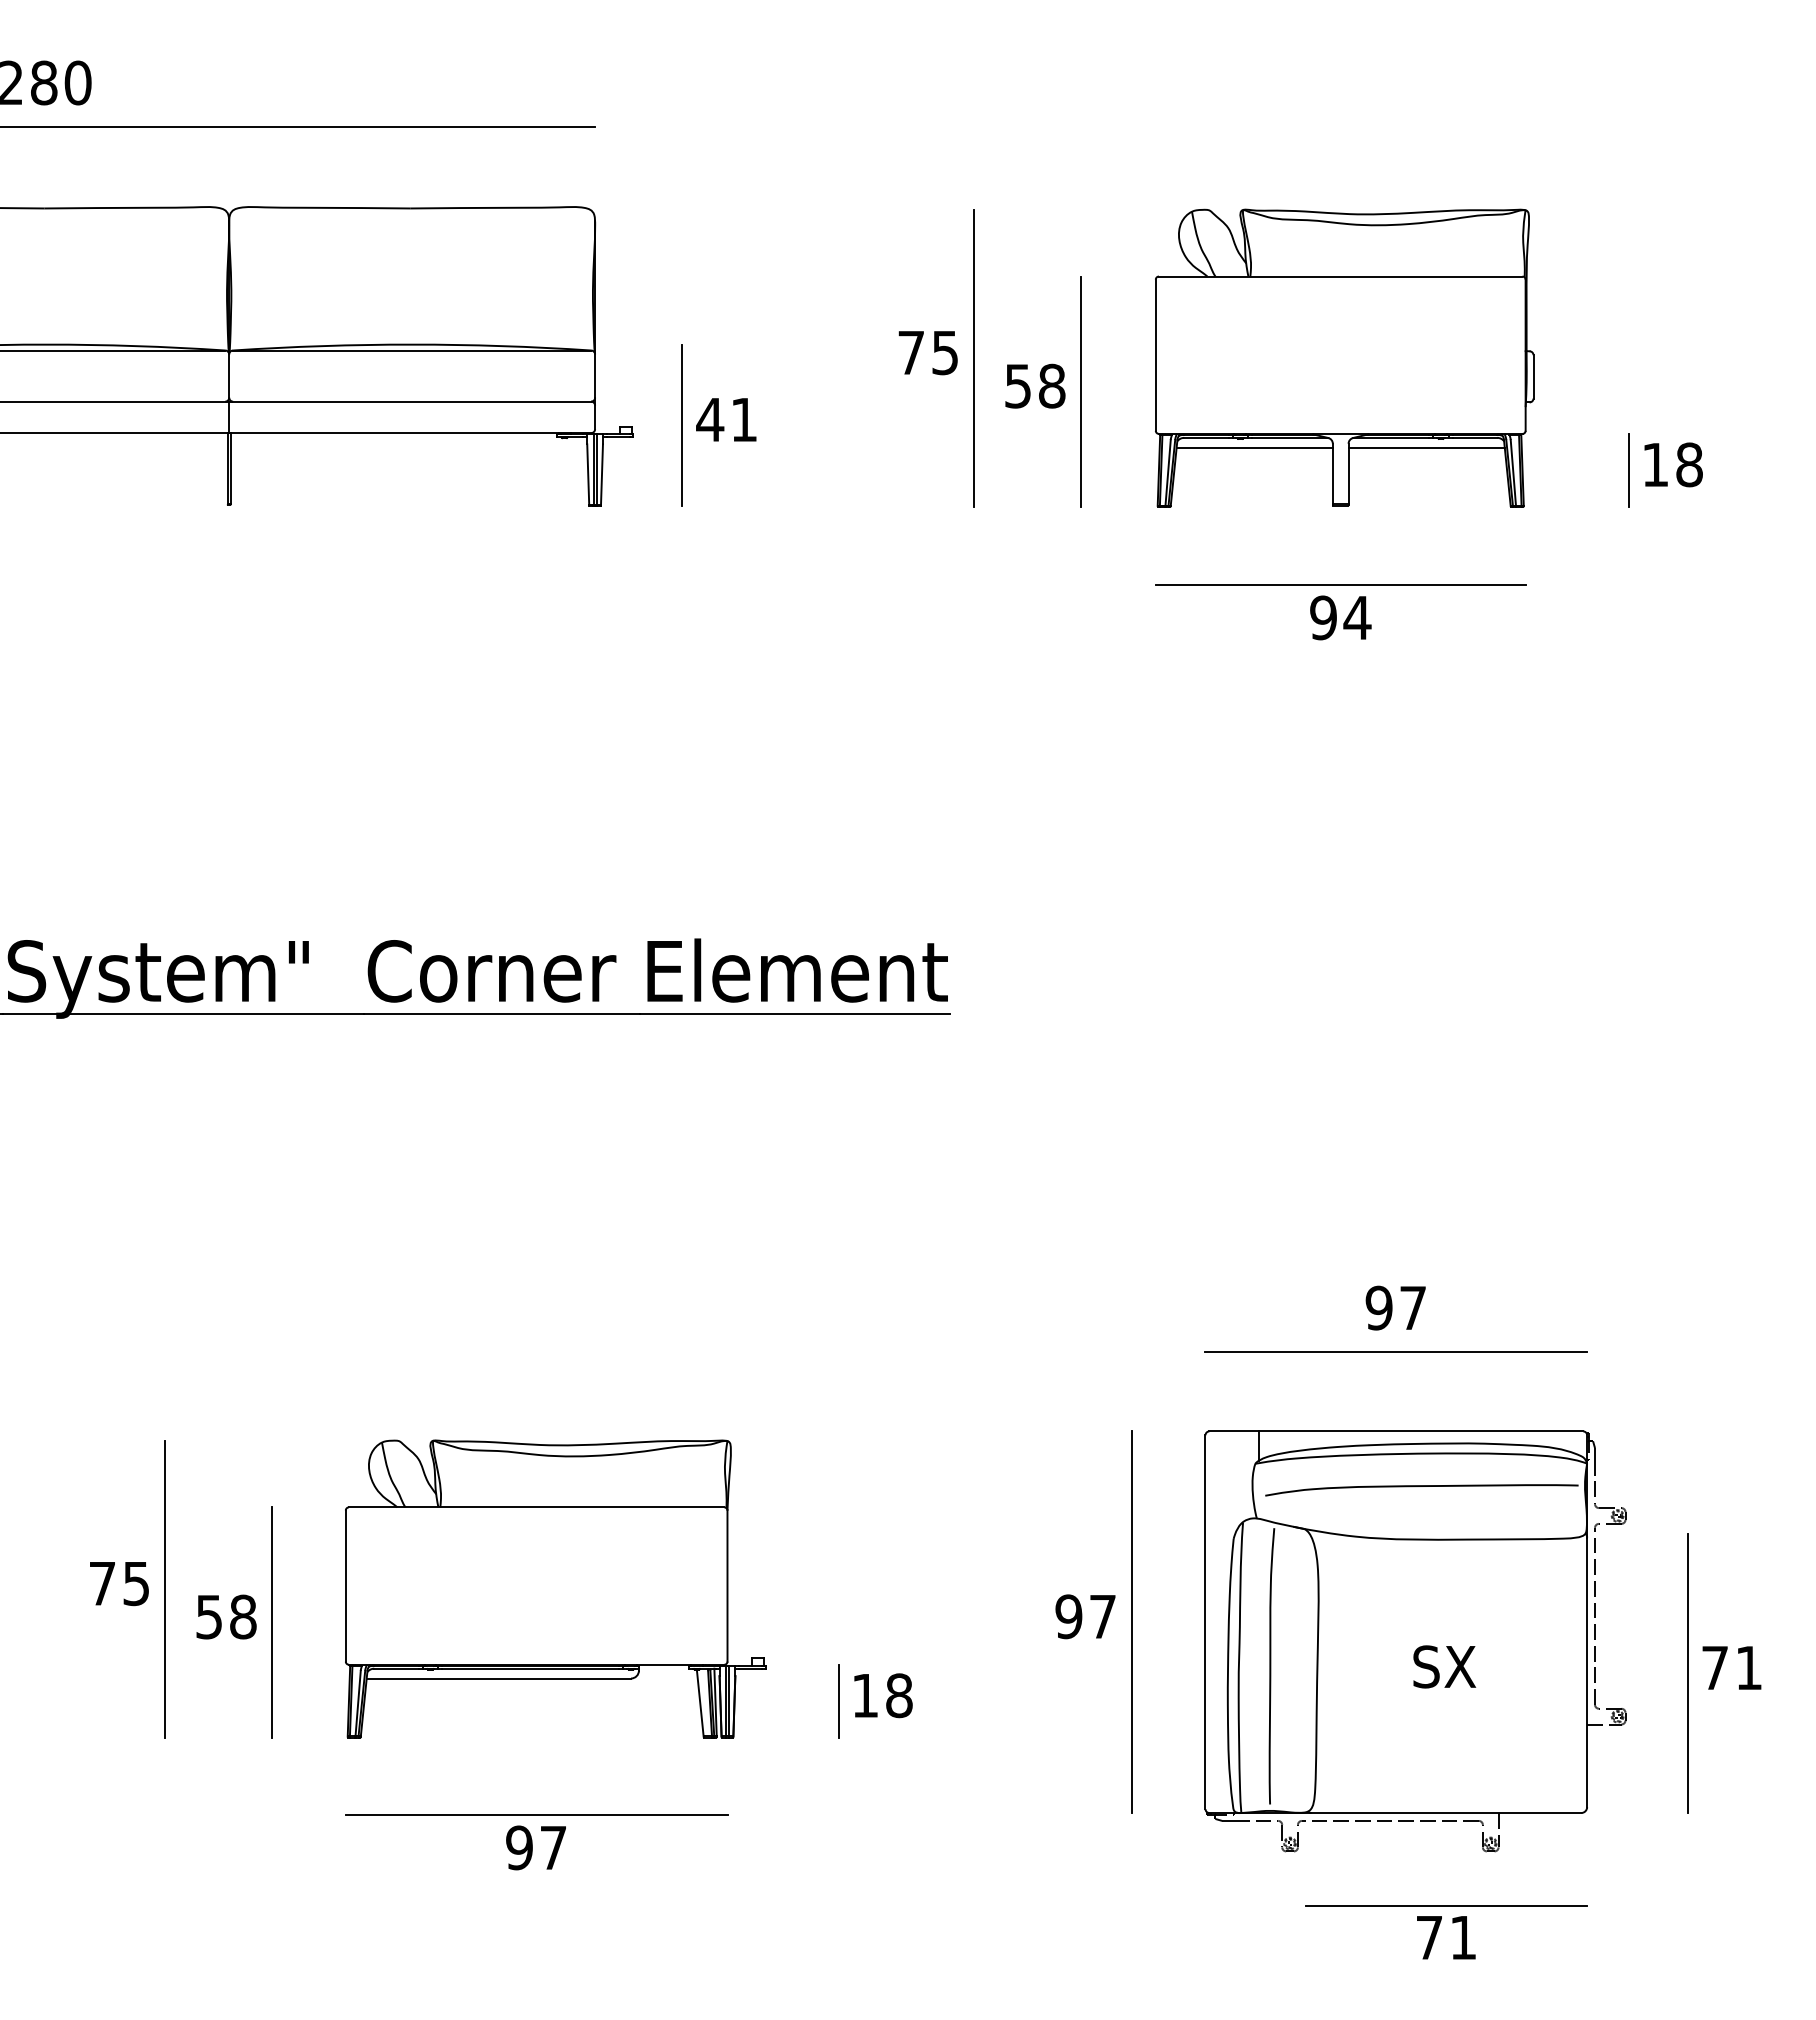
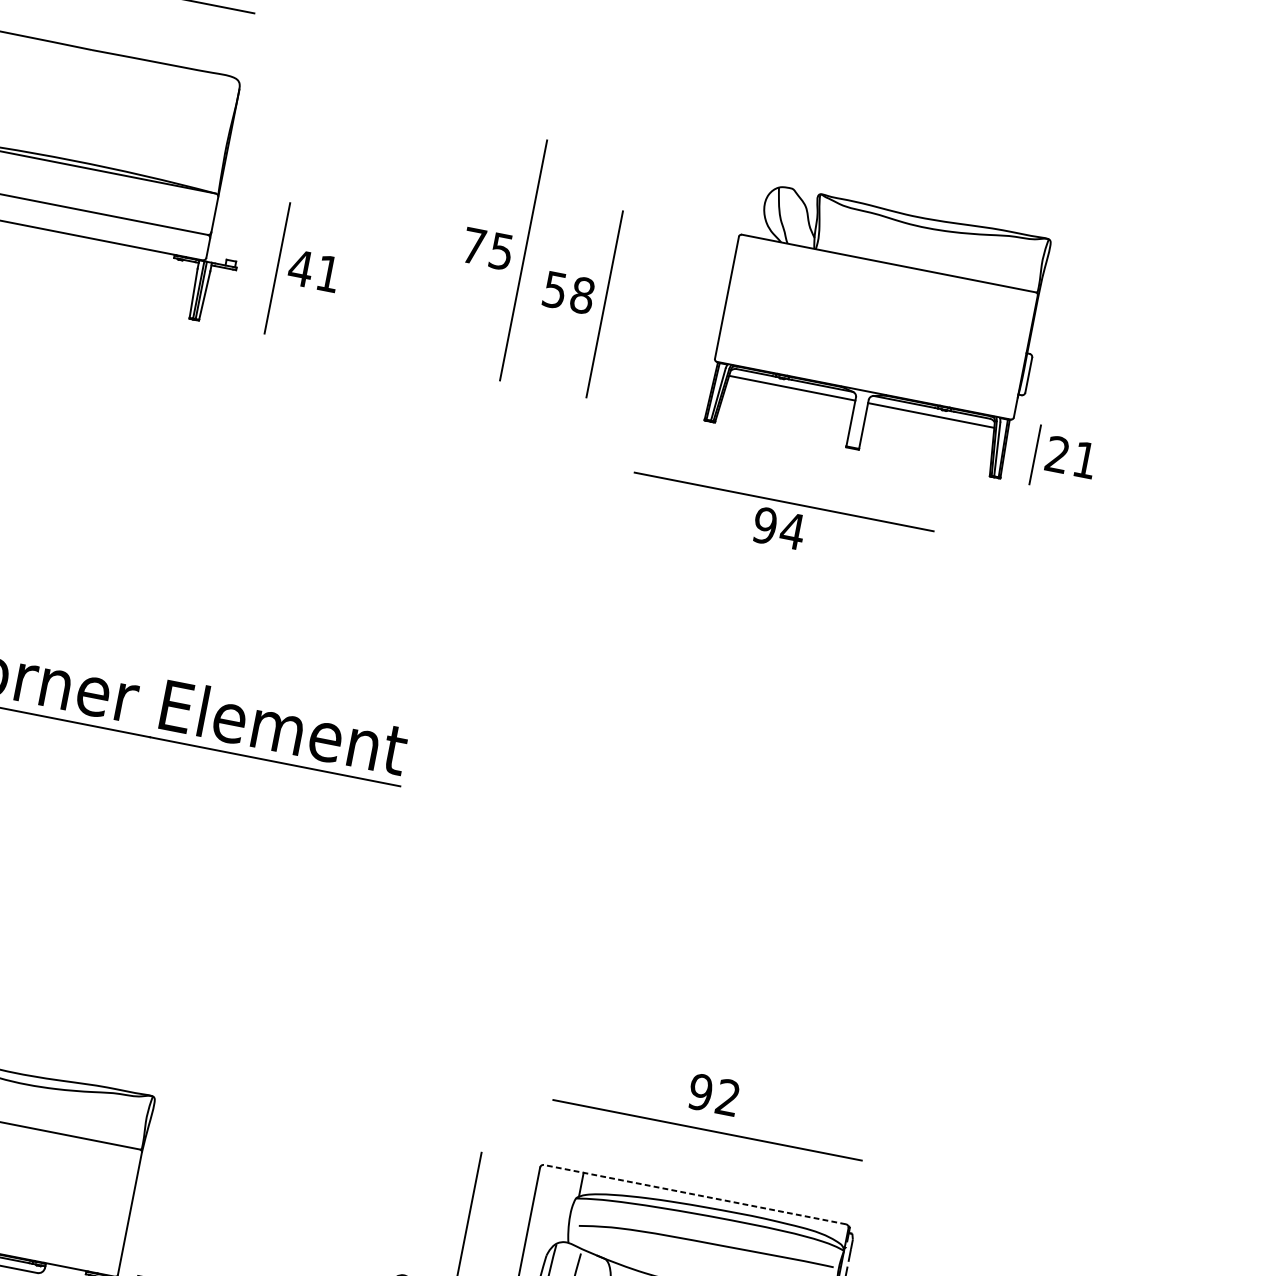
part: (1344, 357) -> (879, 329), moved
text: (1672, 464) -> (1071, 457), 18 -> 21
text: (1412, 1307) -> (727, 1097), 97 -> 92
line: (1396, 1431) -> (695, 1194), solid -> dashed

